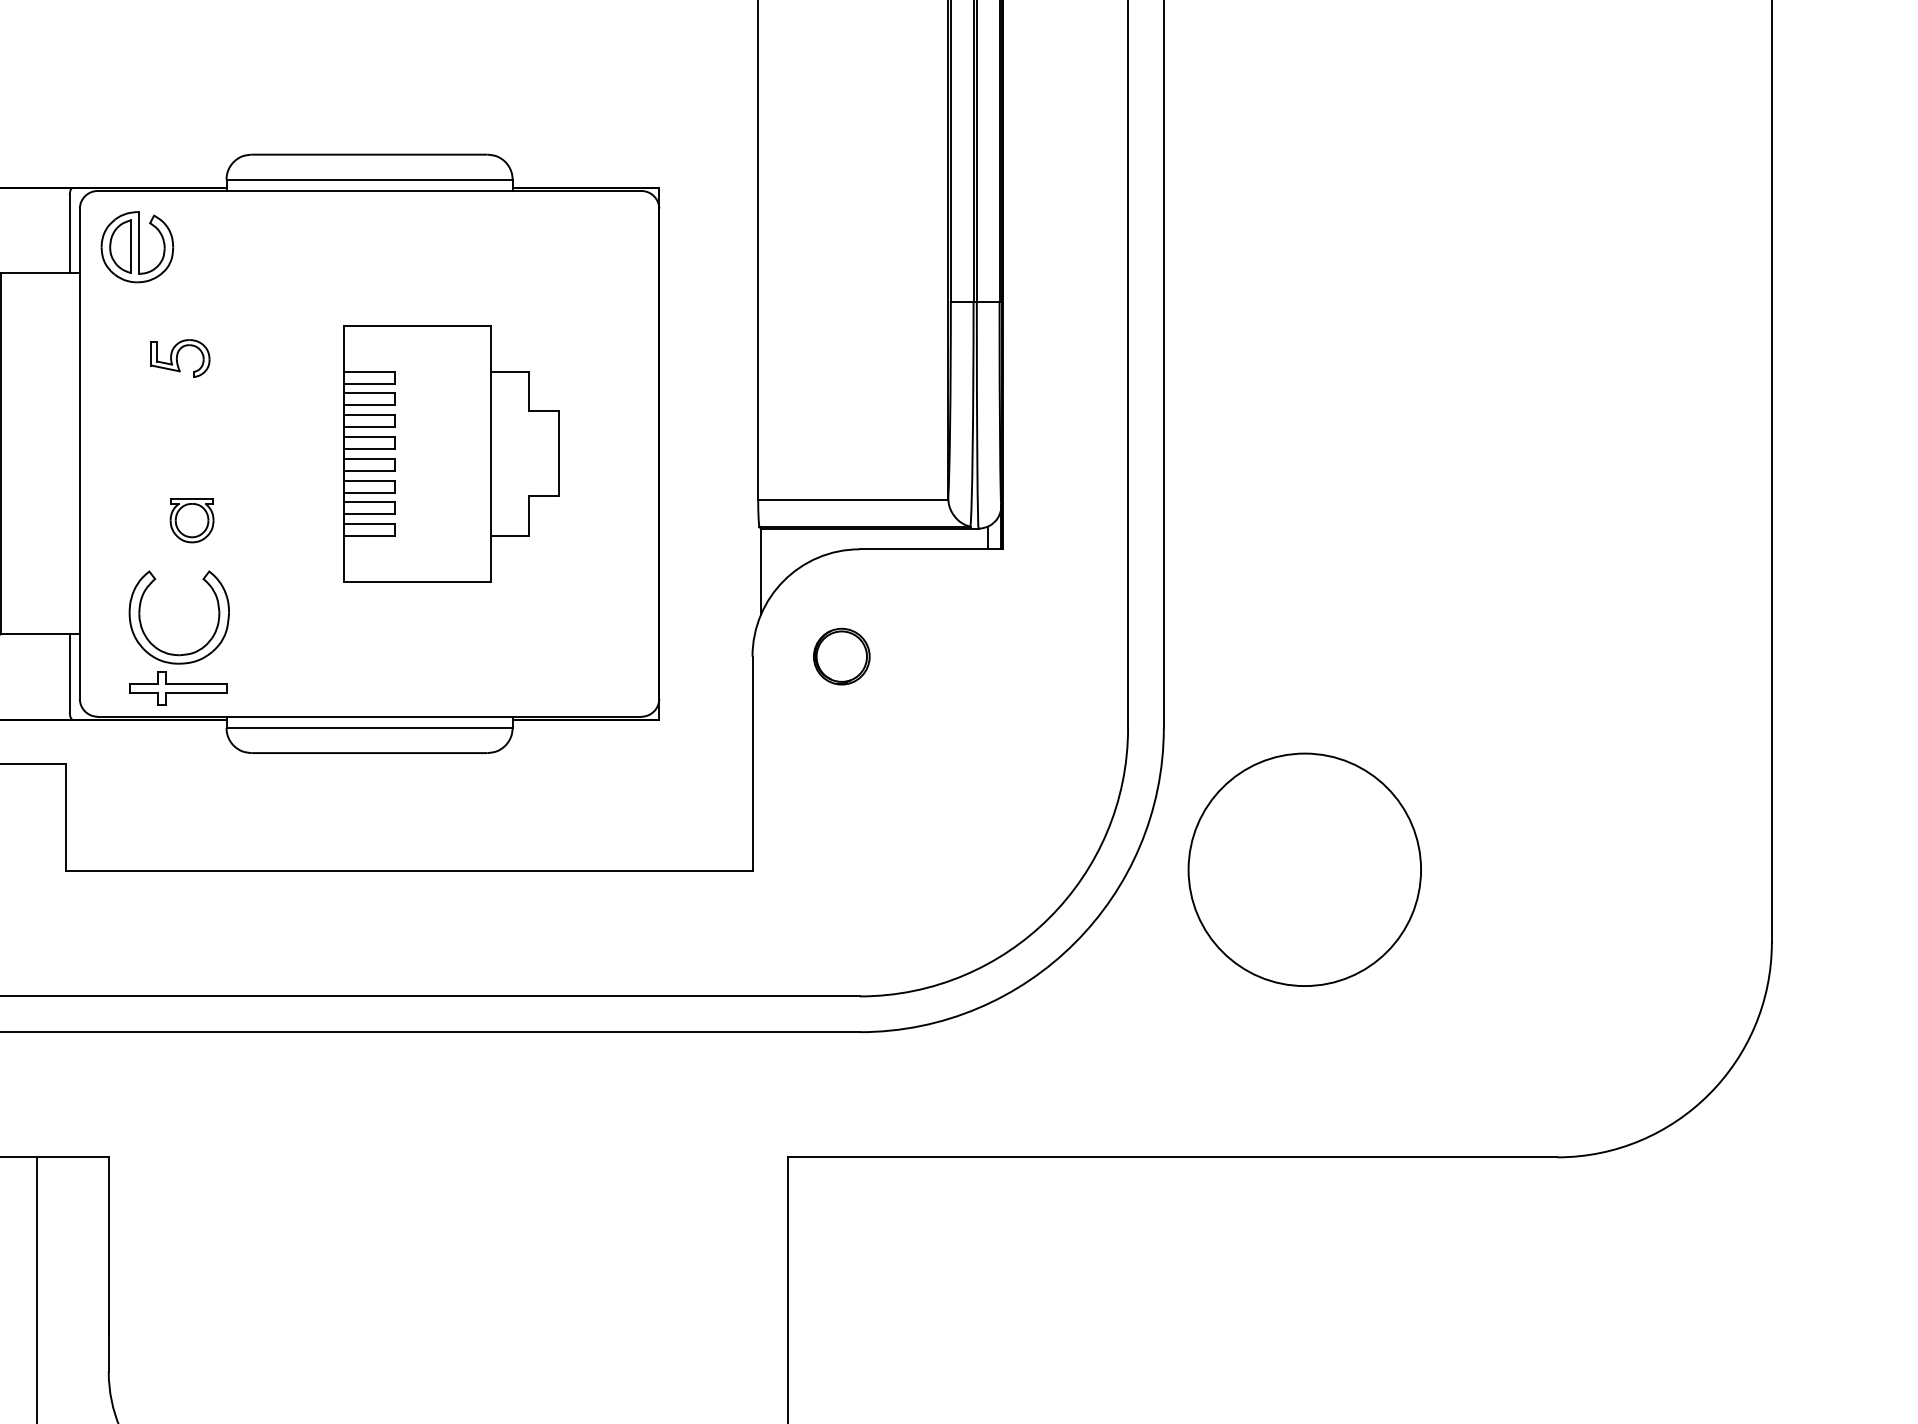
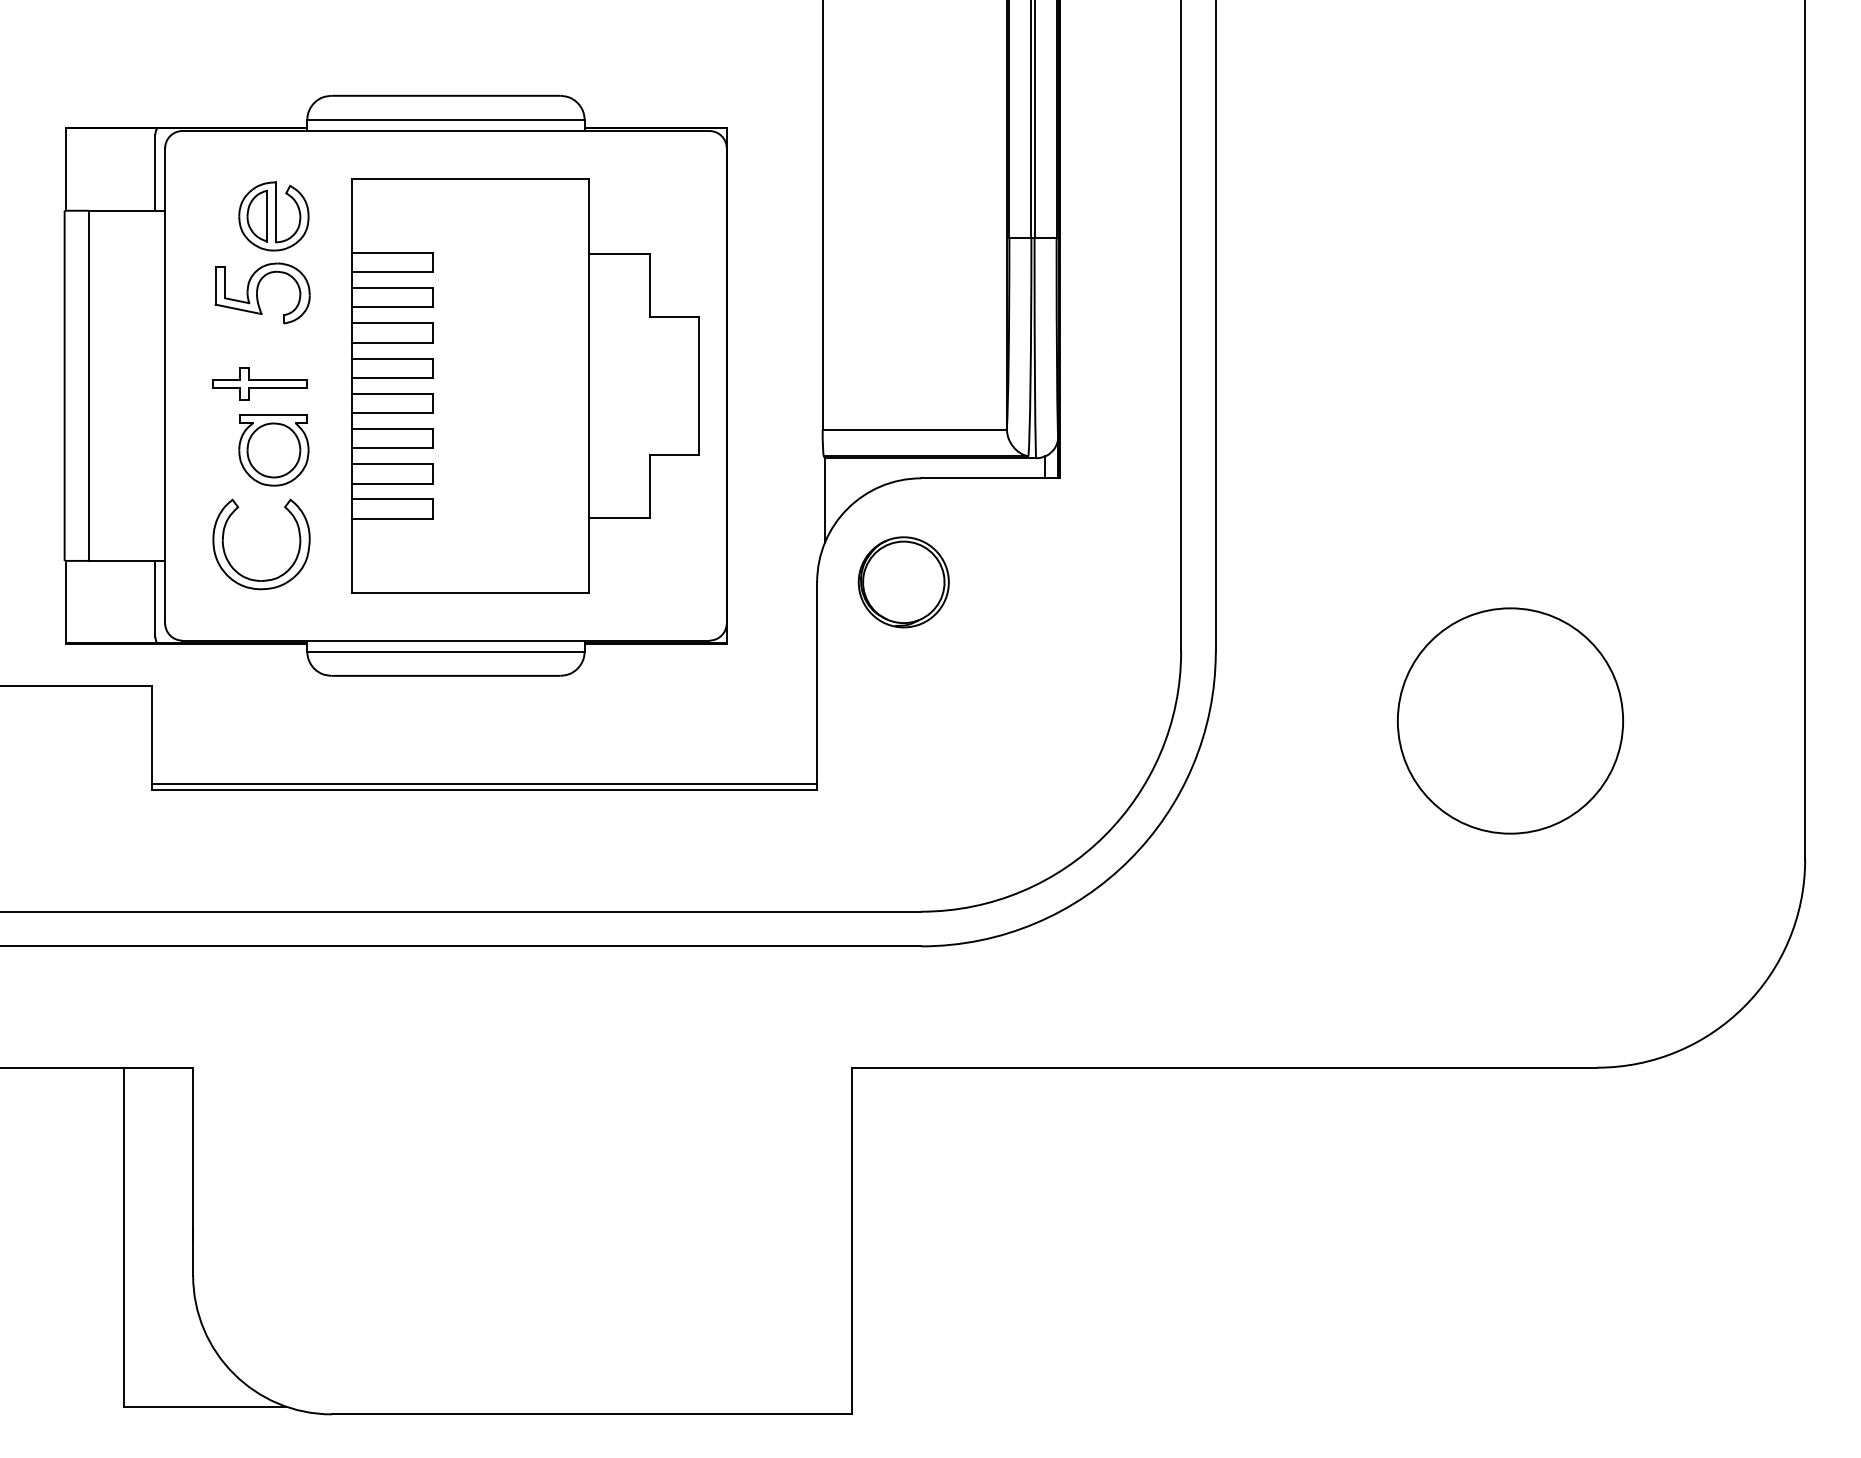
part: (136, 247) -> (273, 216), moved
part: (180, 358) -> (262, 293), size x1.67
part: (451, 453) -> (525, 385), size x1.67
part: (191, 520) -> (273, 450), size x1.67
part: (841, 656) -> (903, 582), size x1.67
part: (177, 687) -> (259, 383), moved
line: (409, 865) -> (484, 784), added
circle: (1304, 869) -> (1510, 720), moved

